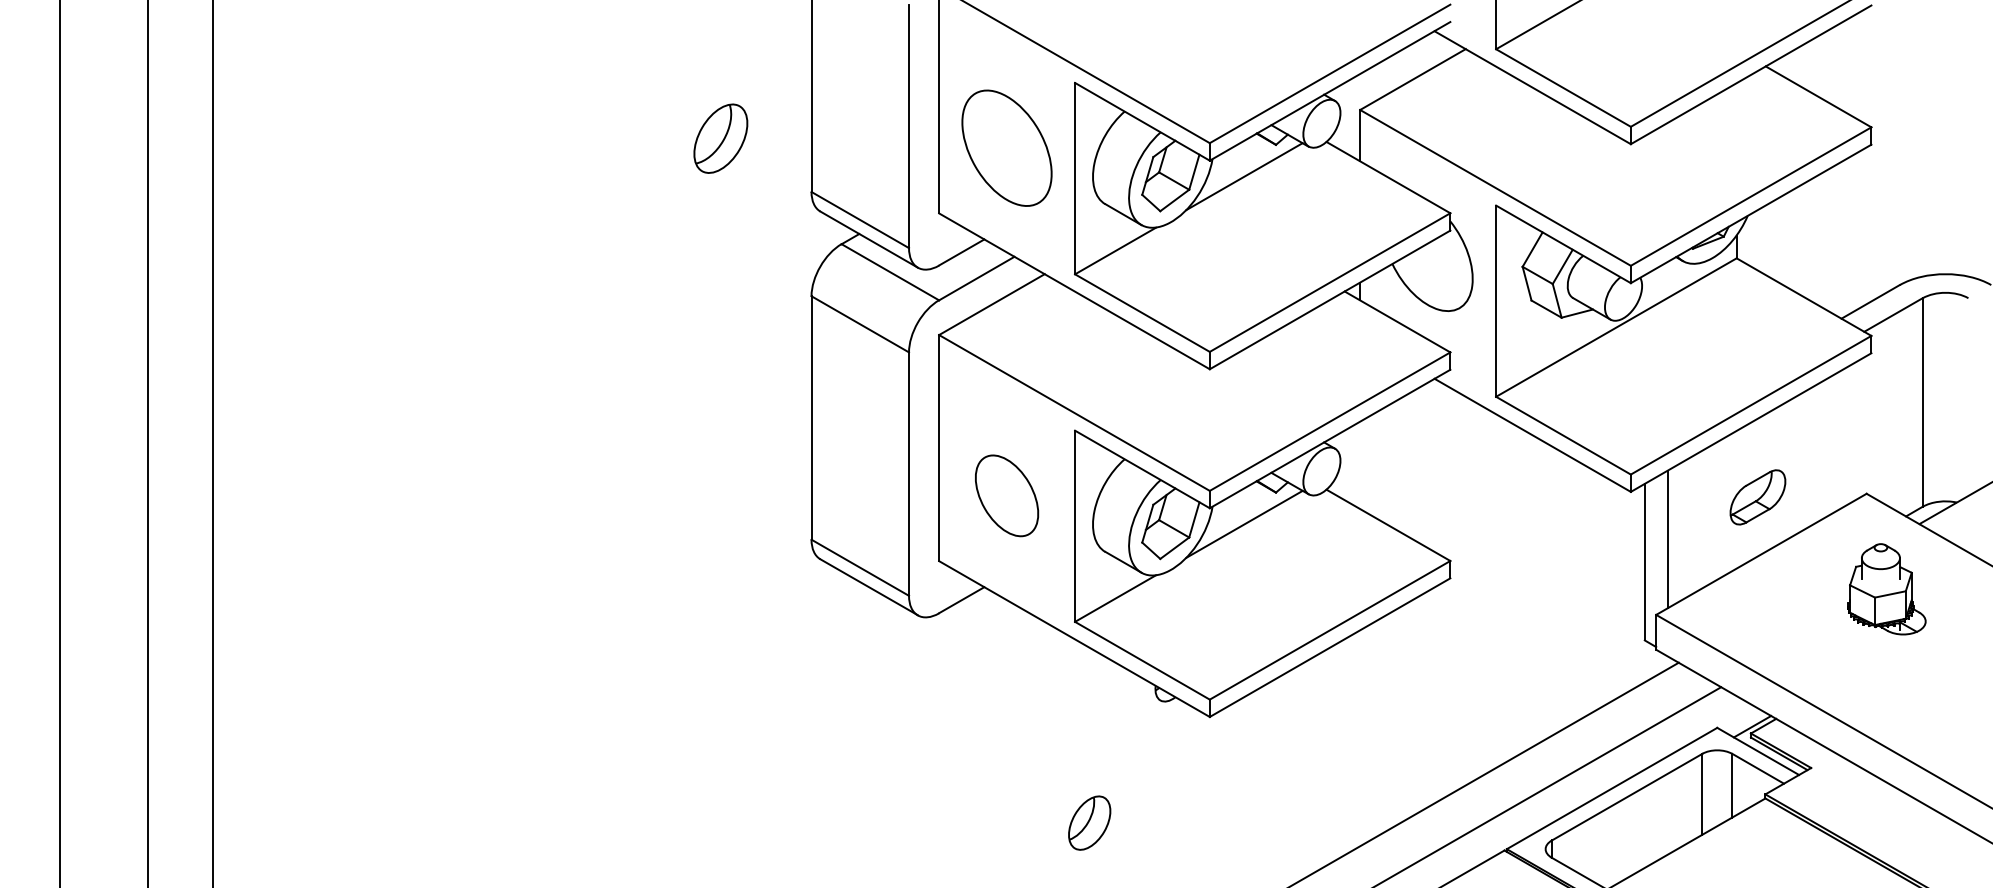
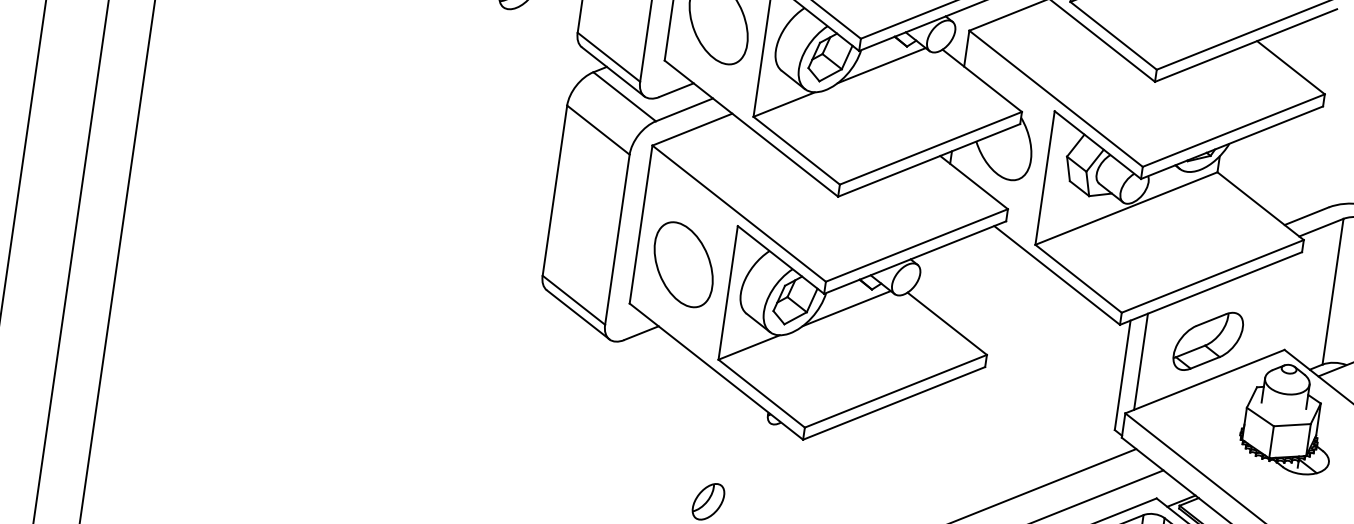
part: (1006, 495) -> (683, 264), size x1.43
part: (1757, 497) -> (1207, 341), size x1.67
part: (1886, 589) -> (1288, 418), size x1.67

